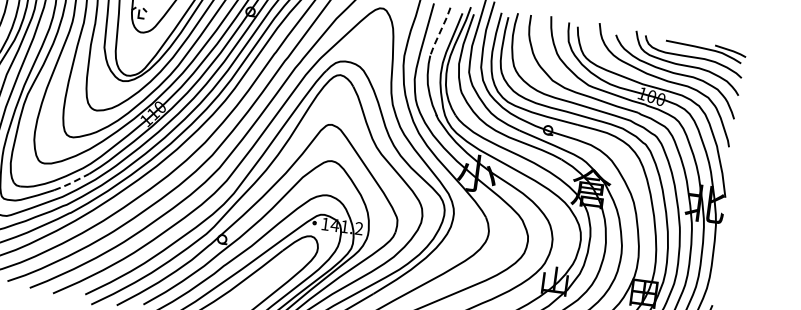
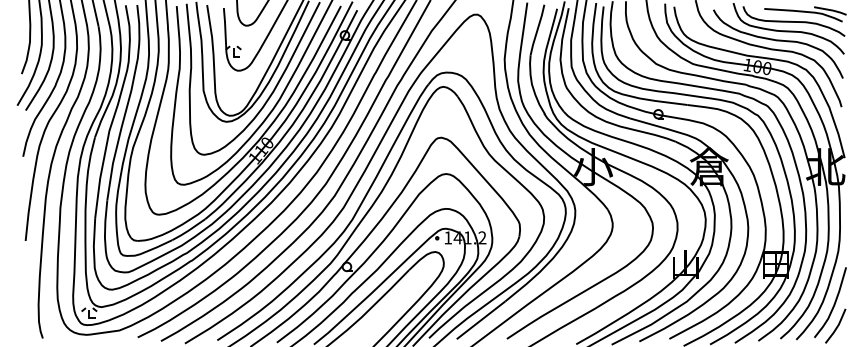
line: (440, 31) -> (537, 29), dashed -> solid
line: (71, 182) -> (188, 230), dashed -> solid

